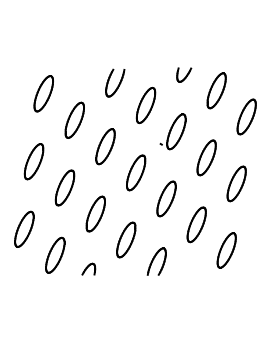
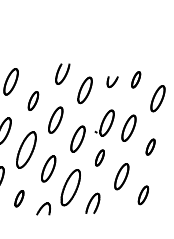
part: (184, 74) -> (112, 81), moved
part: (216, 90) -> (136, 79), size x0.6
part: (74, 119) -> (33, 100), size x0.7
part: (172, 131) -> (104, 122), moved
part: (236, 183) -> (150, 146), size x0.6
part: (64, 187) -> (26, 149), size x1.4
part: (166, 198) -> (99, 157), size x0.6
part: (126, 239) -> (70, 187), size x1.4
part: (226, 250) -> (143, 195), size x0.7
part: (55, 254) -> (19, 198), size x0.6
part: (88, 268) -> (43, 208), size x1.4

